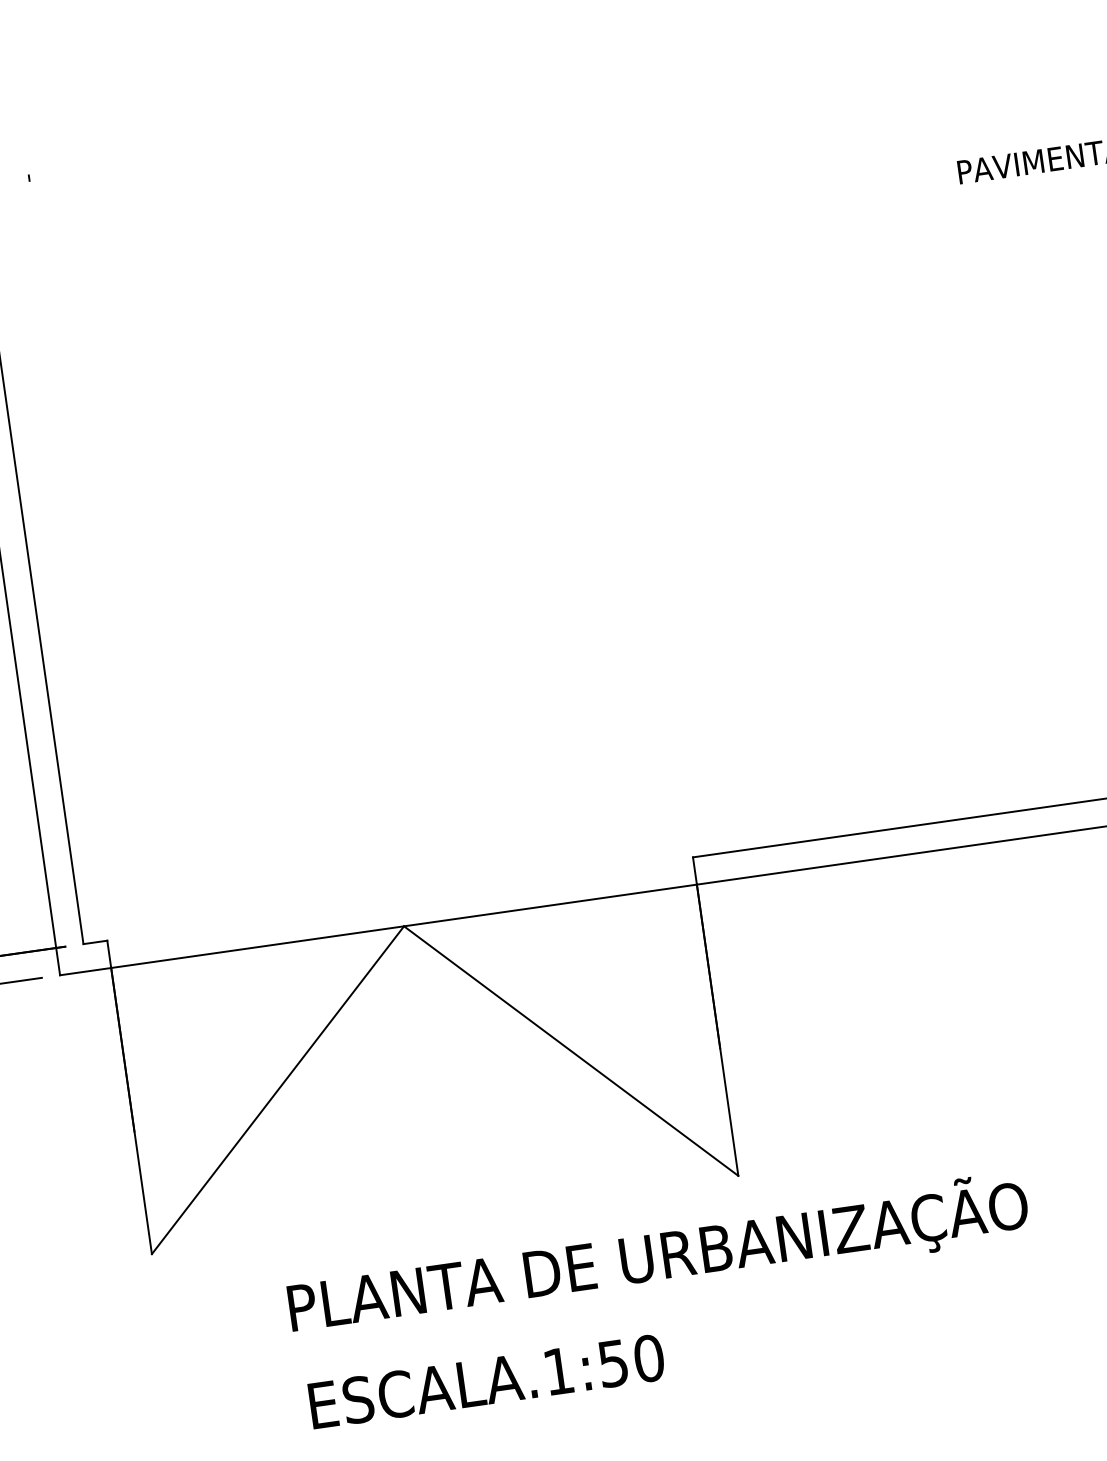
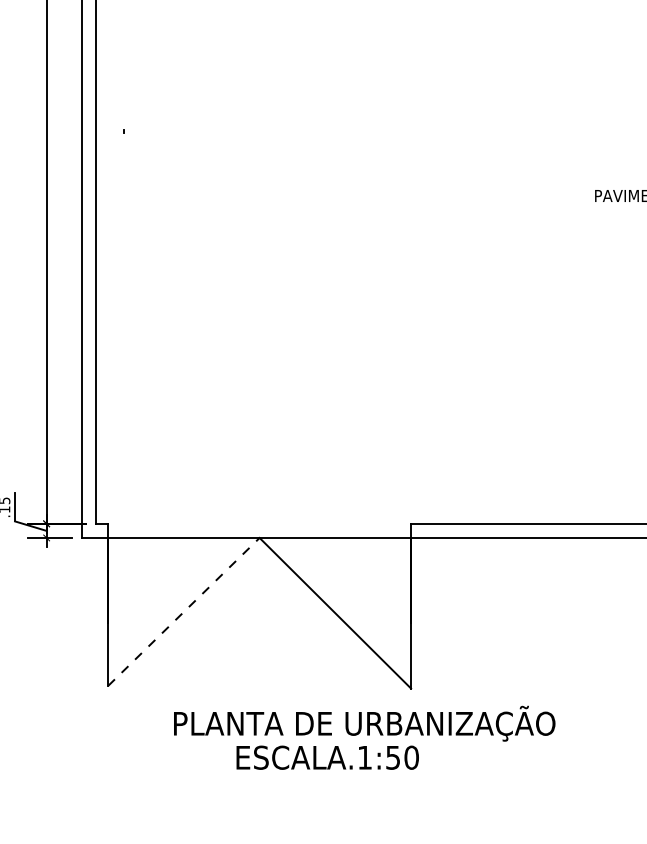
line: (277, 1089) -> (183, 611), solid -> dashed
text: (486, 1381) -> (327, 757), moved

